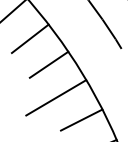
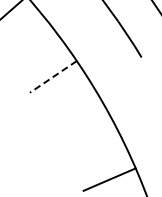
line: (30, 38) -> (30, 44), removed
line: (48, 65) -> (52, 77), solid -> dashed
line: (55, 97) -> (61, 116), removed
line: (81, 120) -> (92, 144), removed

